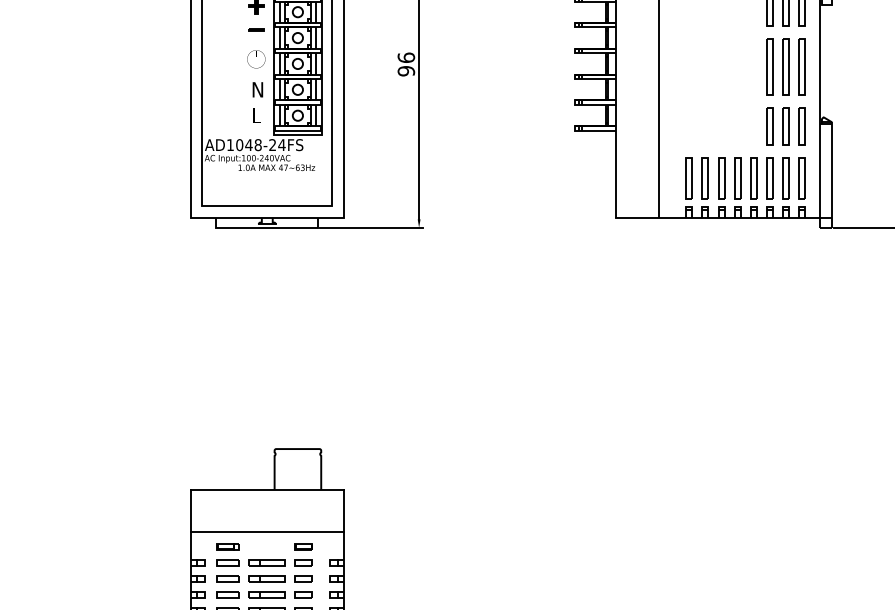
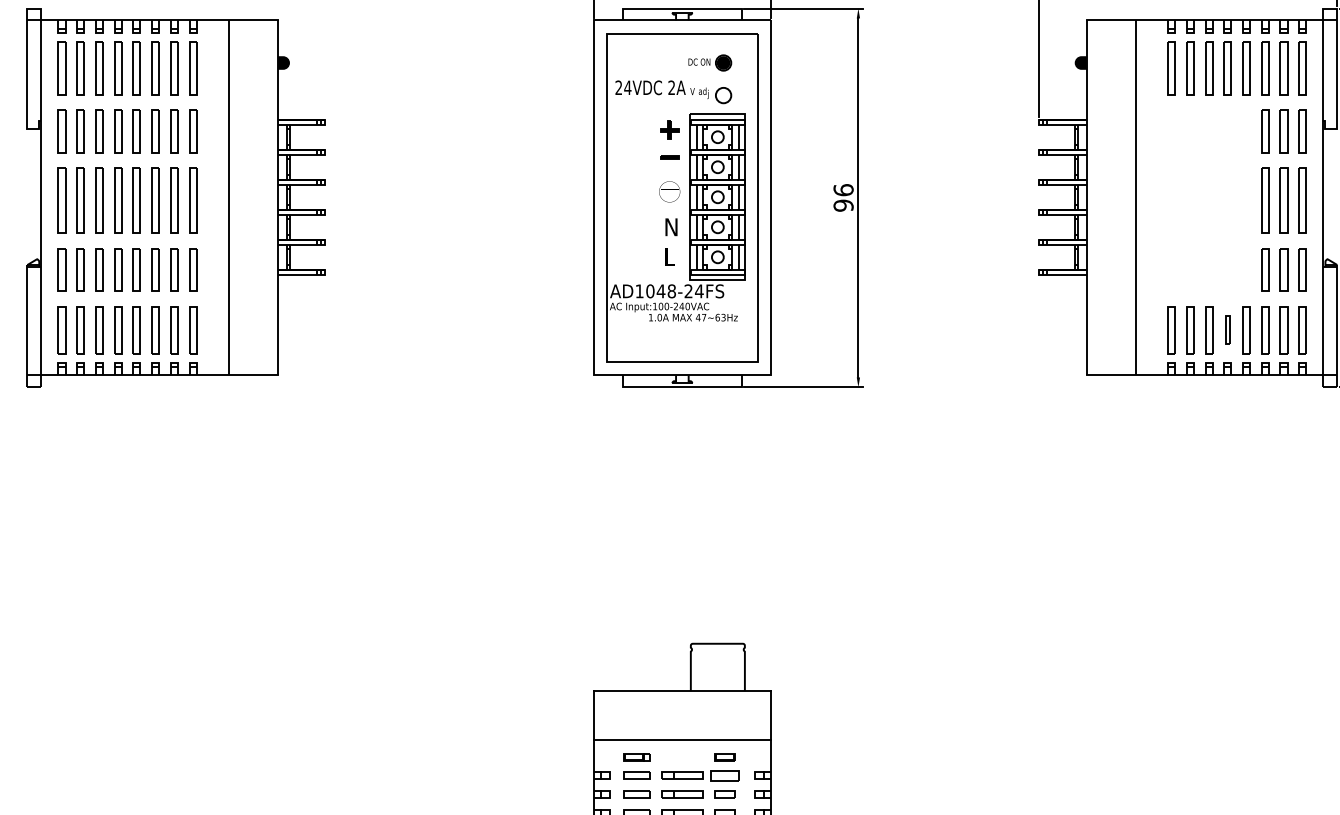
part: (737, 178) -> (1227, 330), size x0.6
part: (303, 562) -> (724, 775), size x1.4

